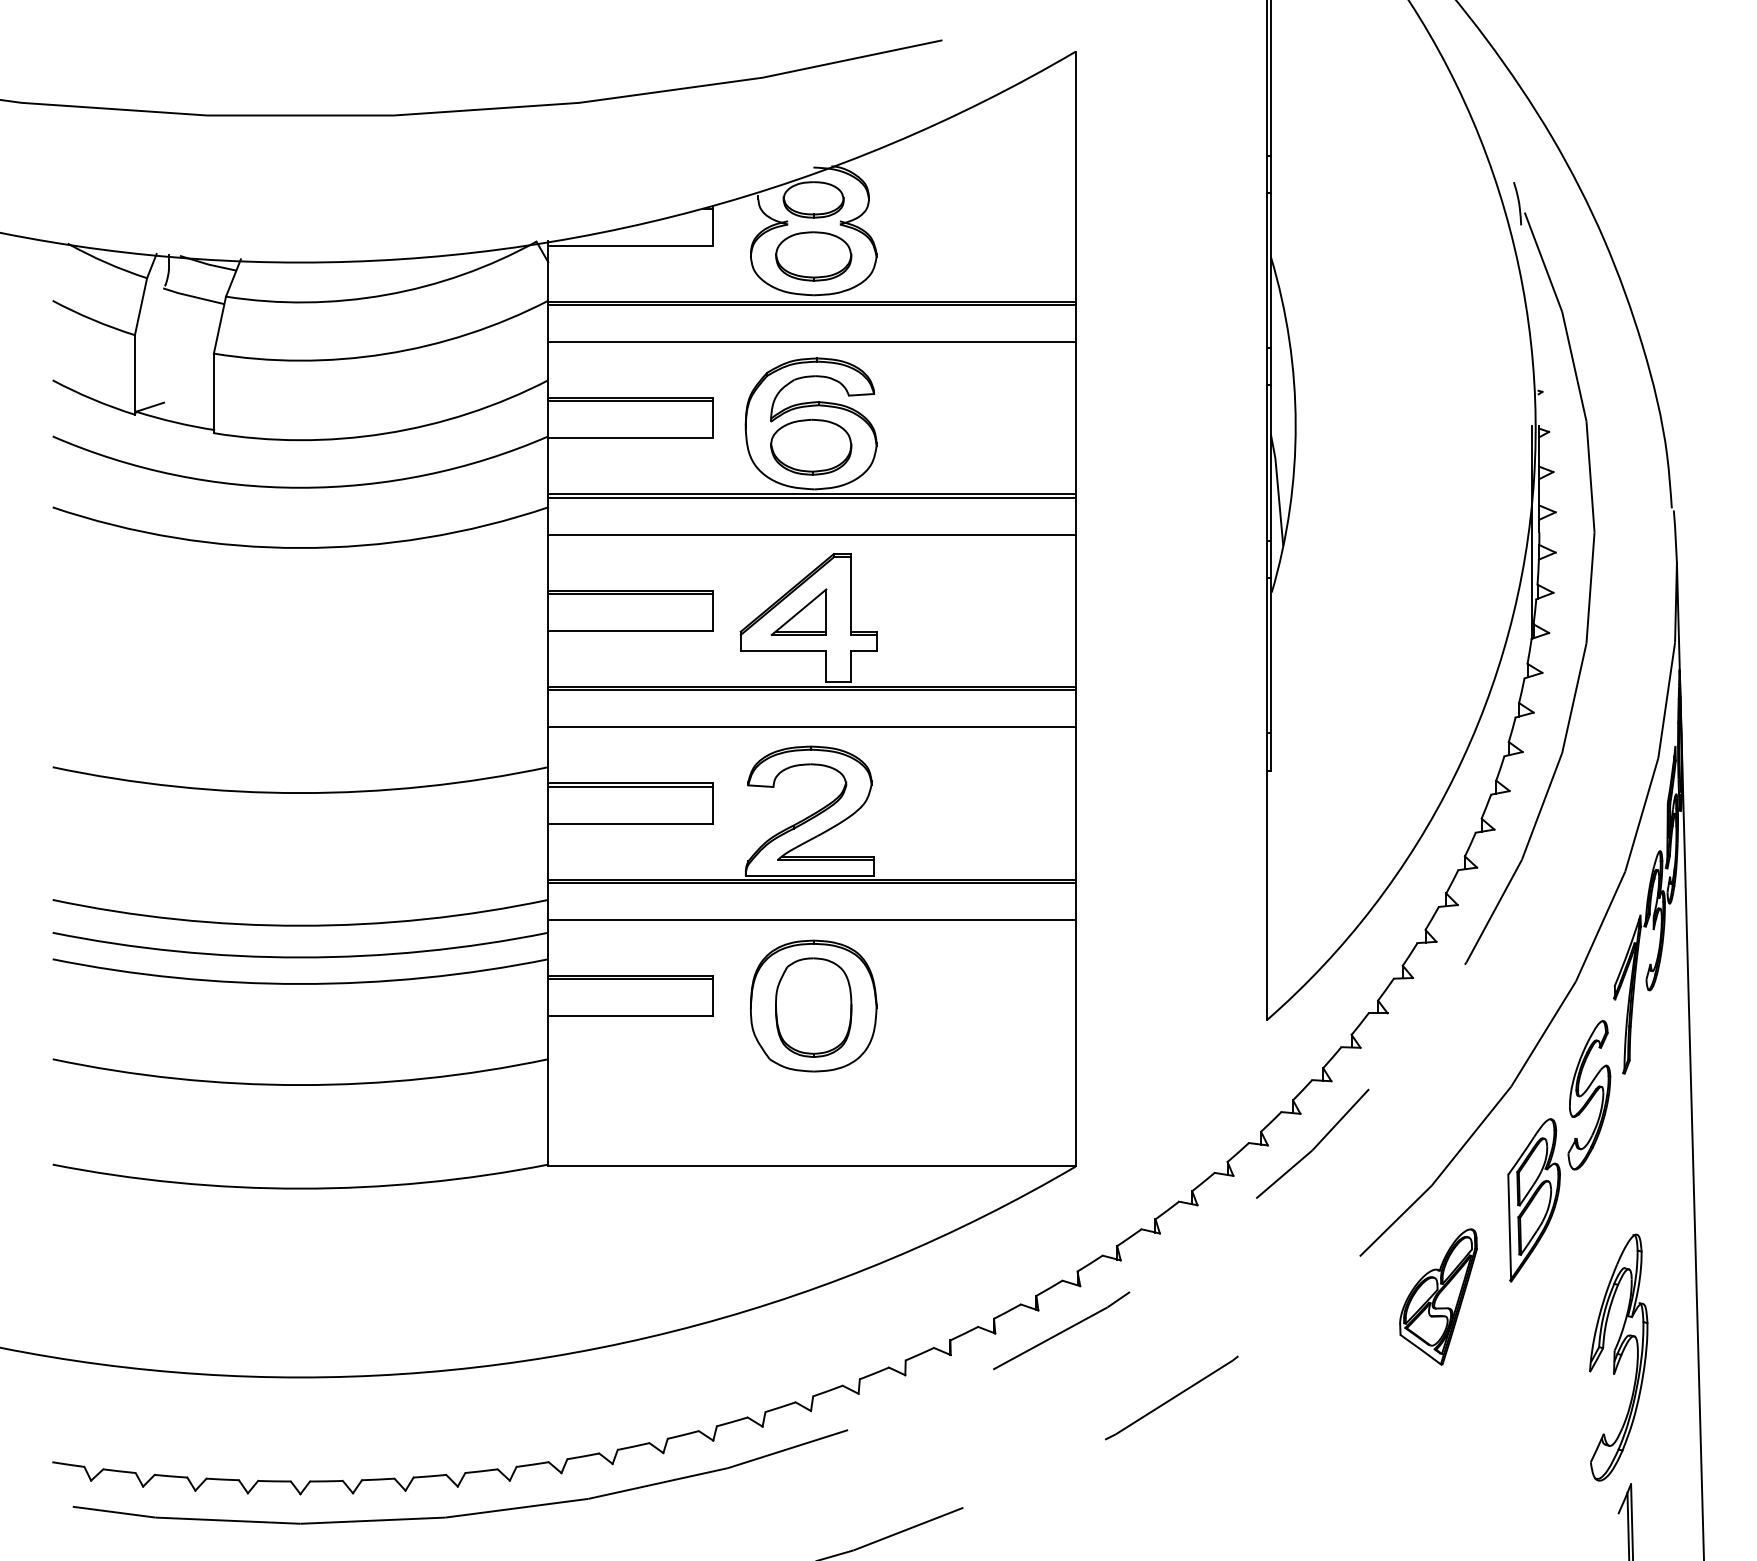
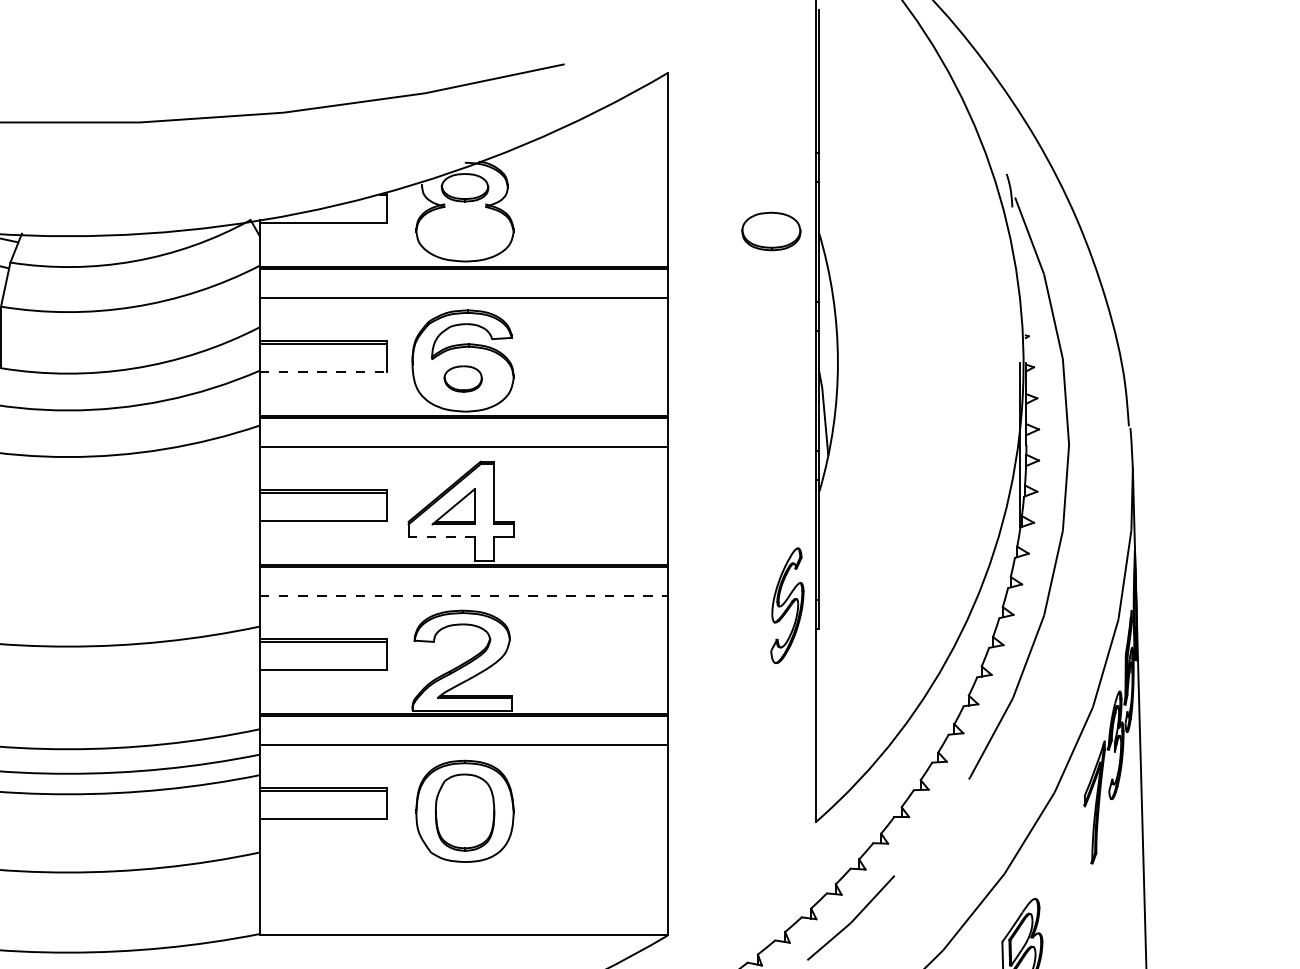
part: (813, 256) -> (771, 231), moved
line: (630, 438) -> (323, 372), solid -> dashed
part: (811, 446) -> (463, 378), size x0.6
line: (783, 651) -> (441, 537), solid -> dashed
line: (812, 727) -> (464, 595), solid -> dashed
part: (1589, 1095) -> (787, 605), moved

